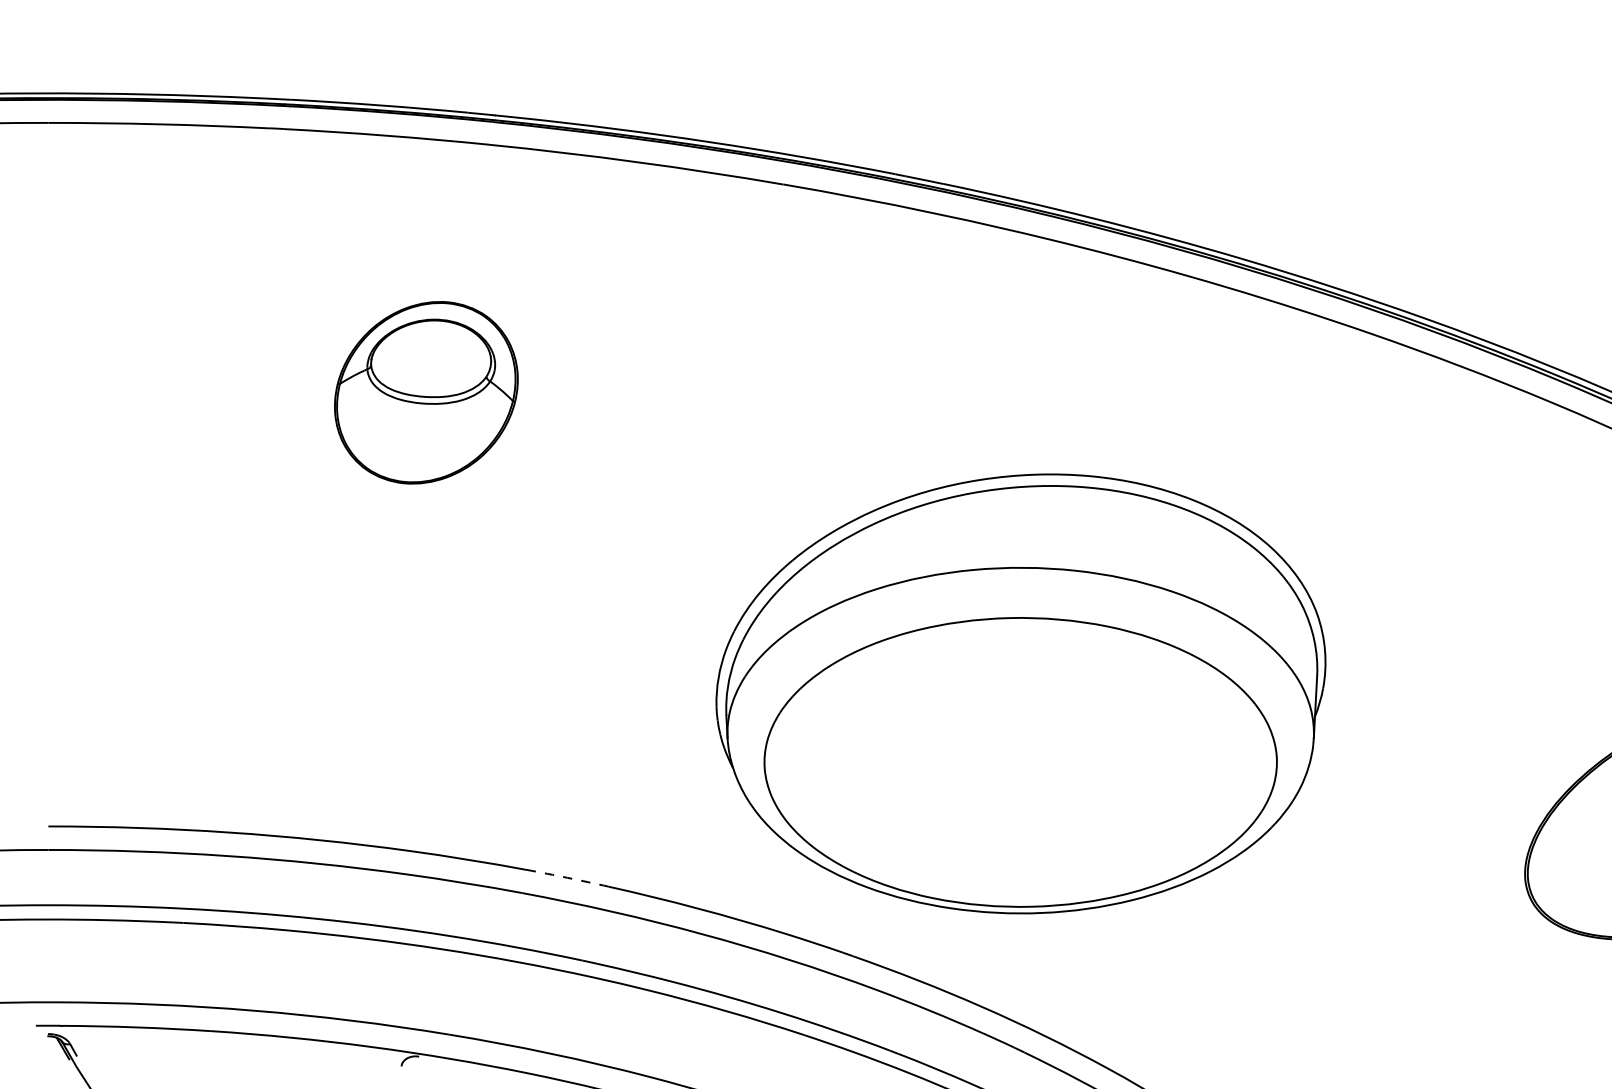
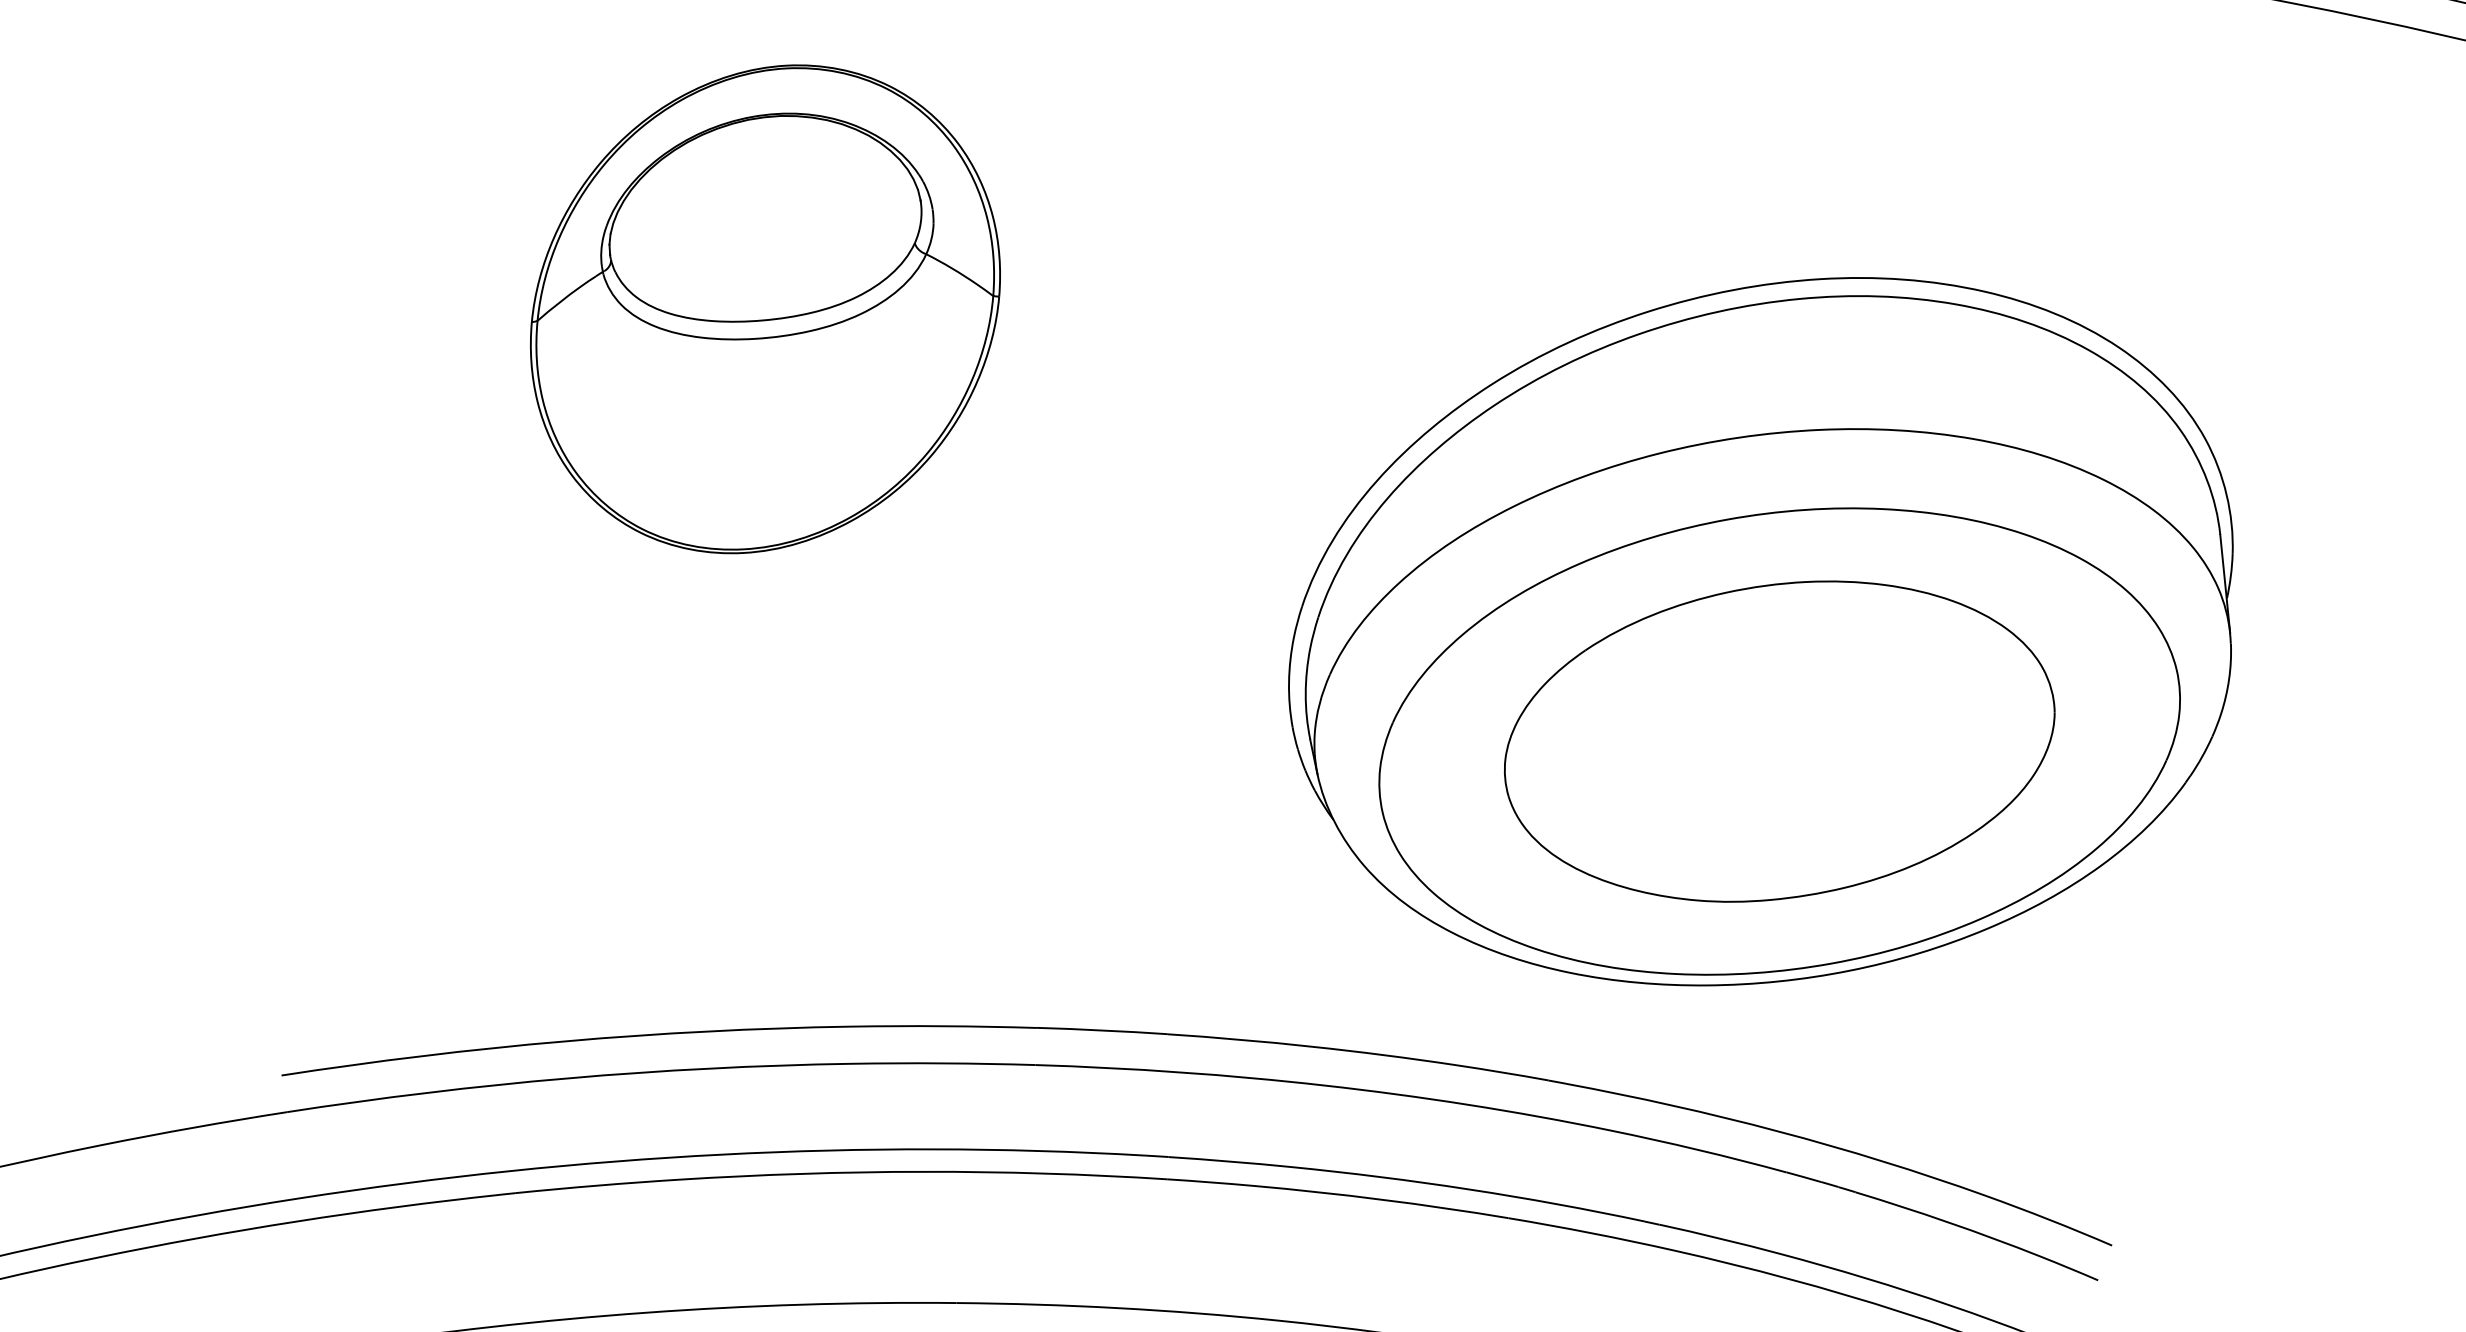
part: (426, 392) -> (765, 308), size x1.67
part: (1020, 762) -> (1779, 741), added
arc: (567, 877) -> (1101, 1029), dashed -> solid

